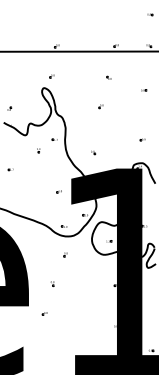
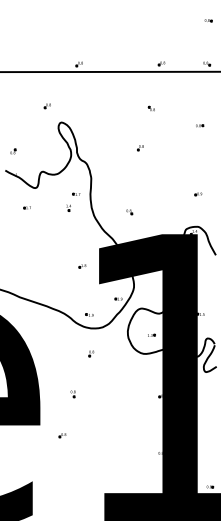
part: (51, 76) -> (46, 106), moved
part: (38, 150) -> (68, 207), moved
part: (10, 169) -> (26, 207), moved

